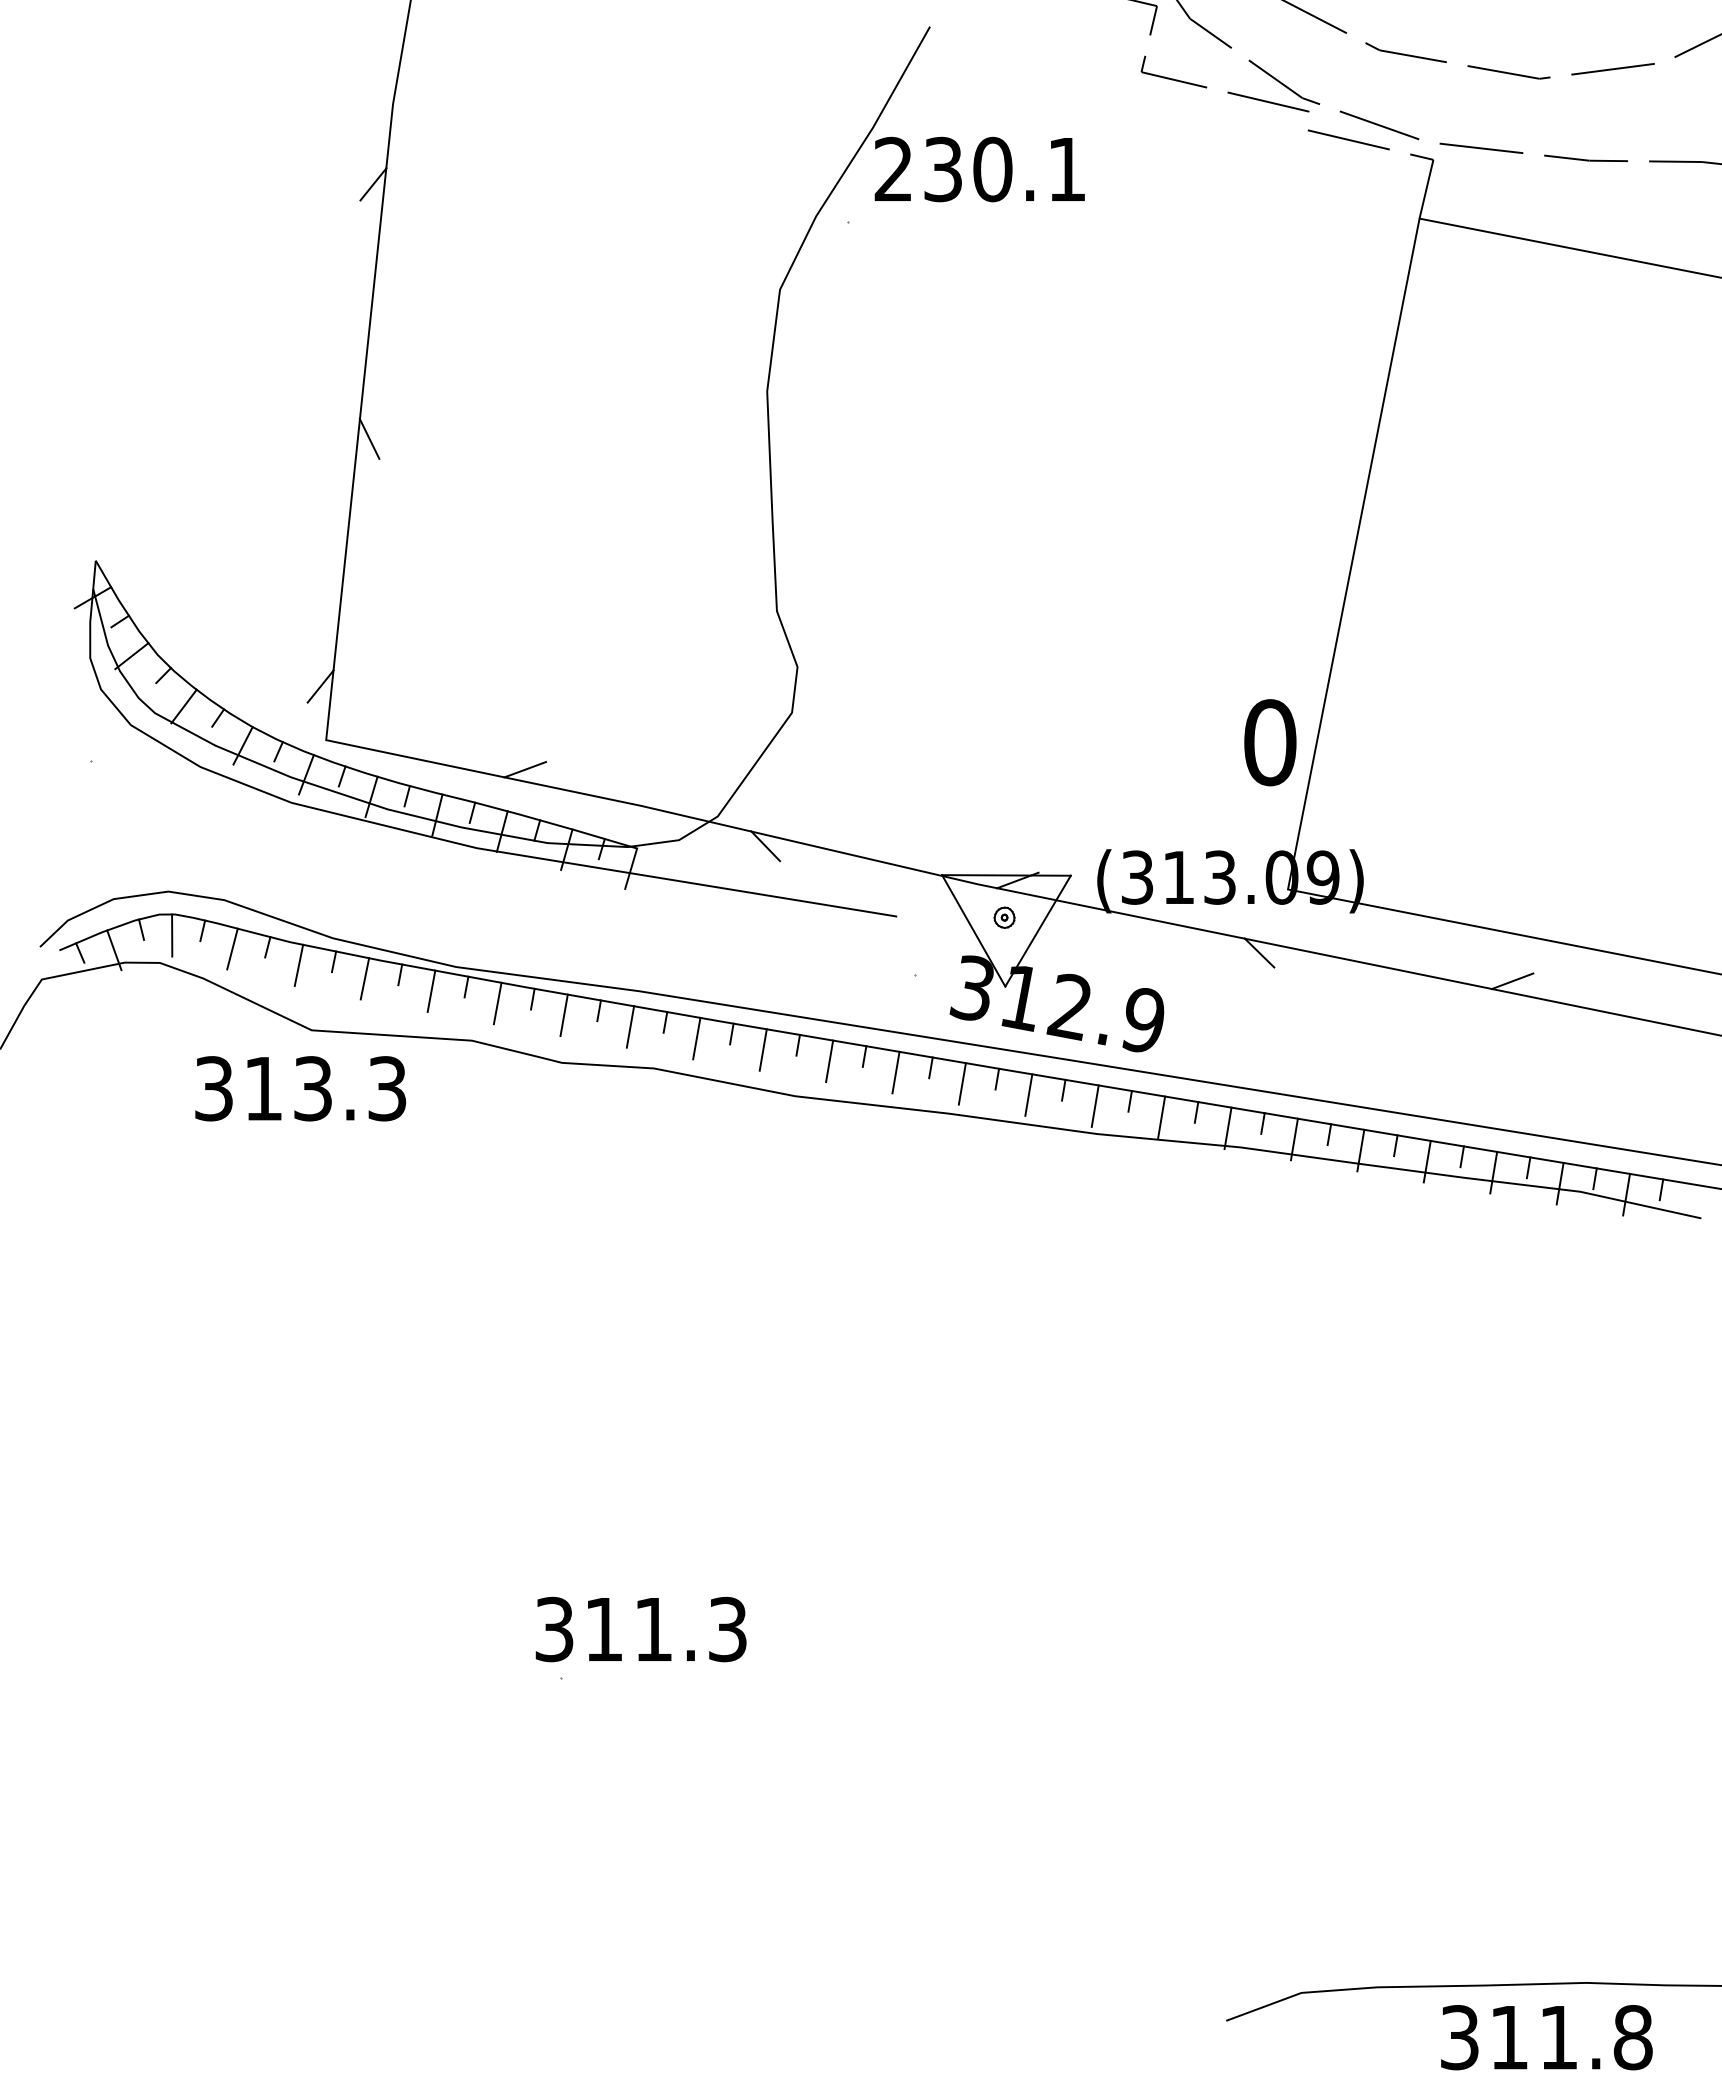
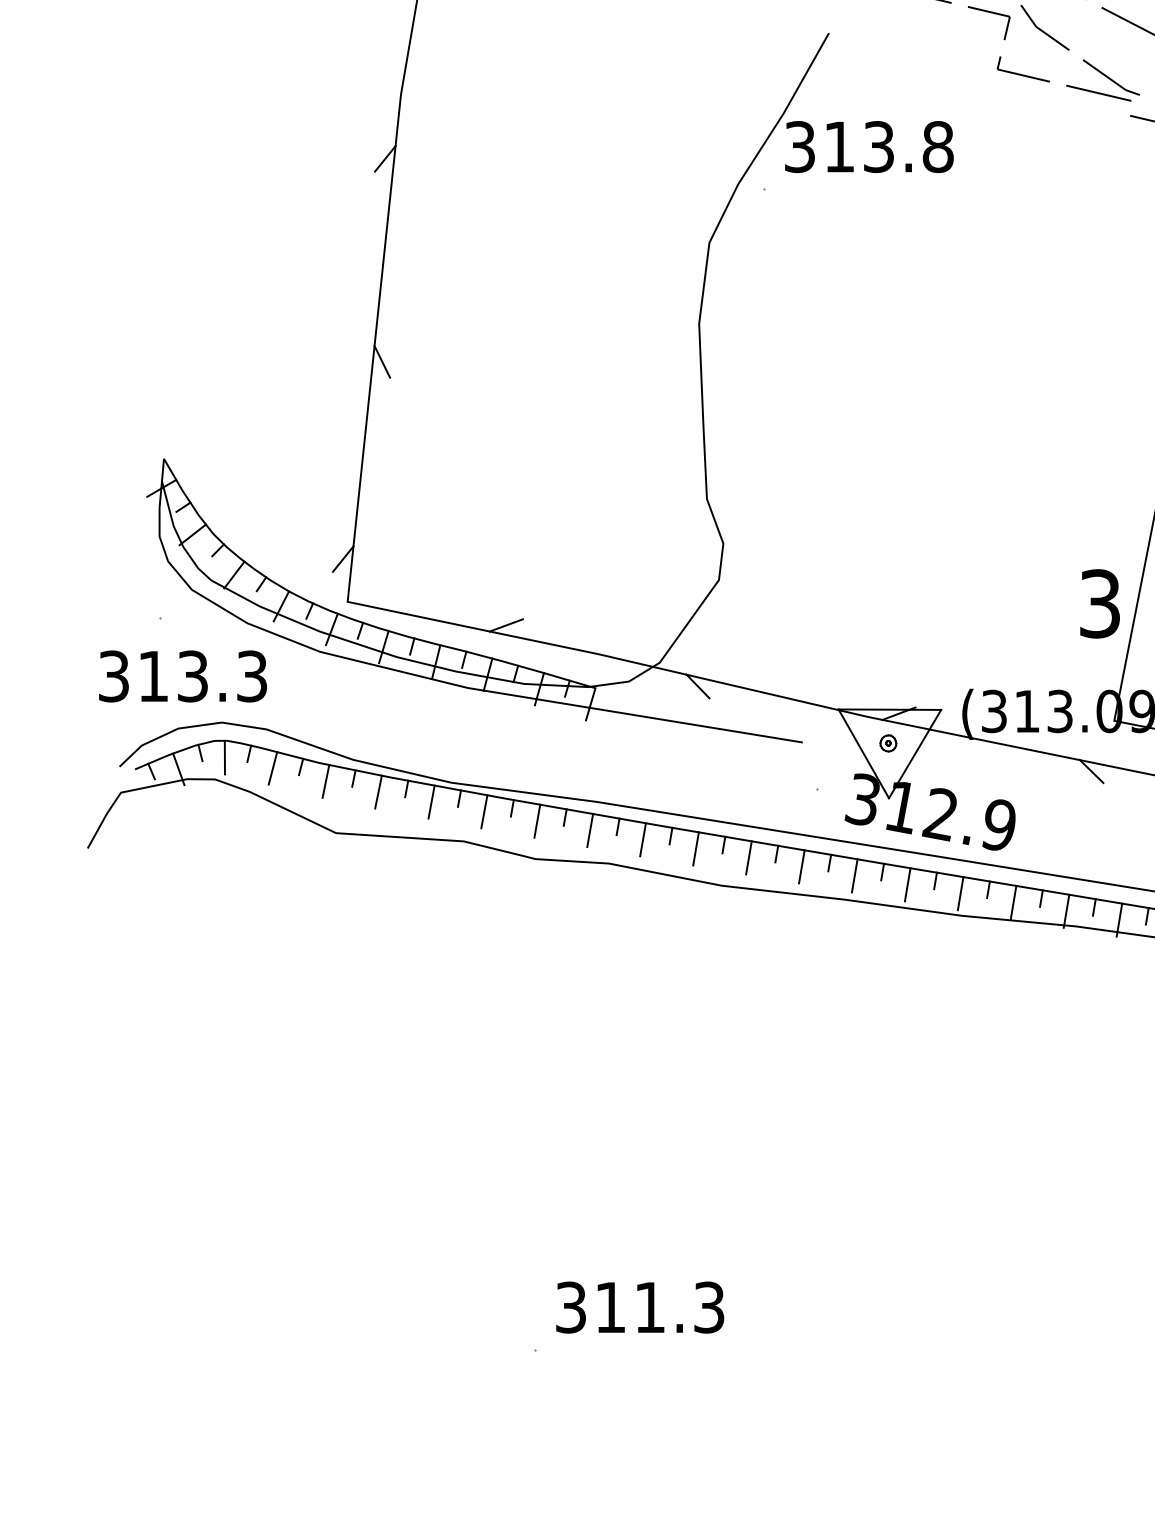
text: (980, 169) -> (869, 146), 230.1 -> 313.8
text: (1270, 742) -> (1100, 603), 0 -> 3
text: (300, 1088) -> (182, 676), moved
text: (640, 1629) -> (639, 1307), moved

